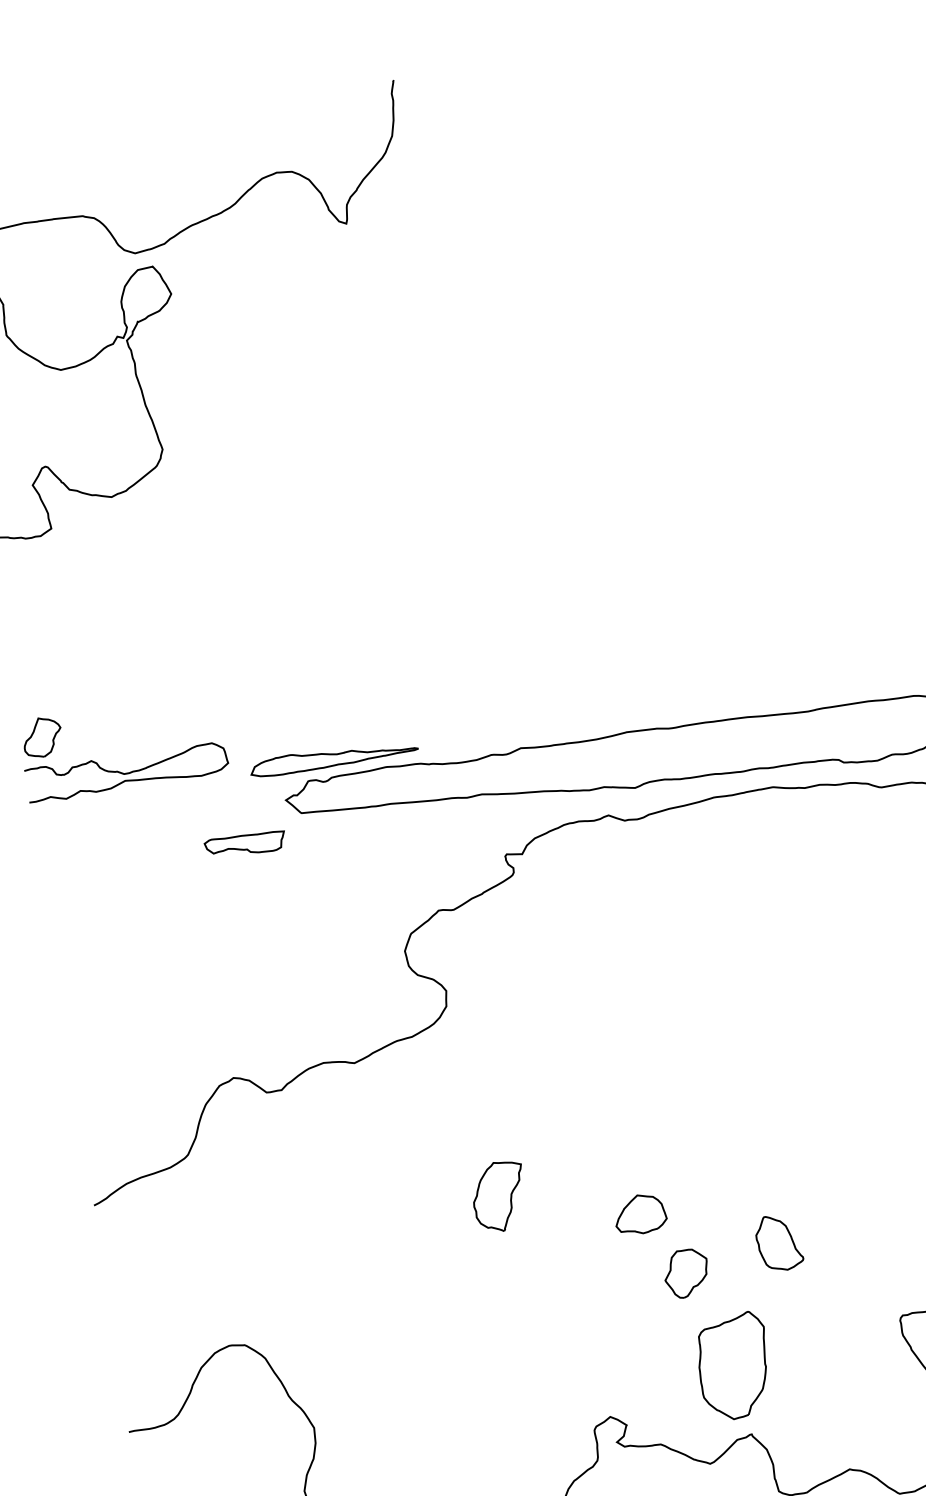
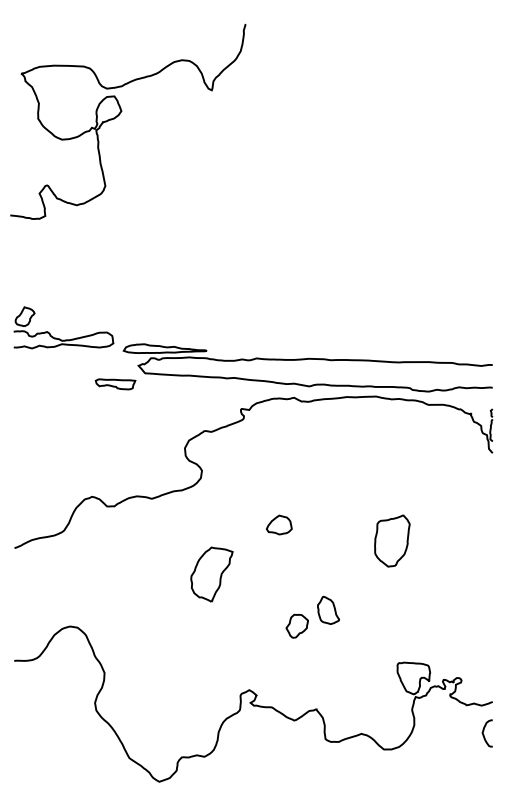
part: (500, 1196) -> (212, 574), size x1.6
part: (638, 1213) -> (278, 524), moved
part: (778, 1241) -> (328, 609), moved
part: (734, 1365) -> (392, 540), moved

